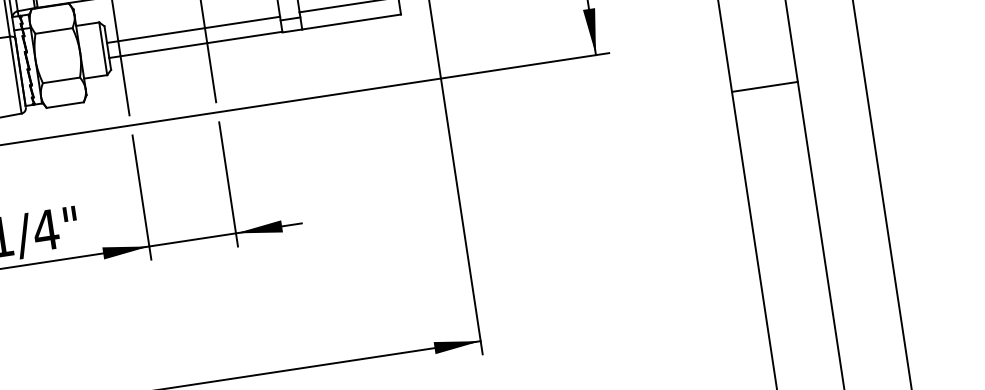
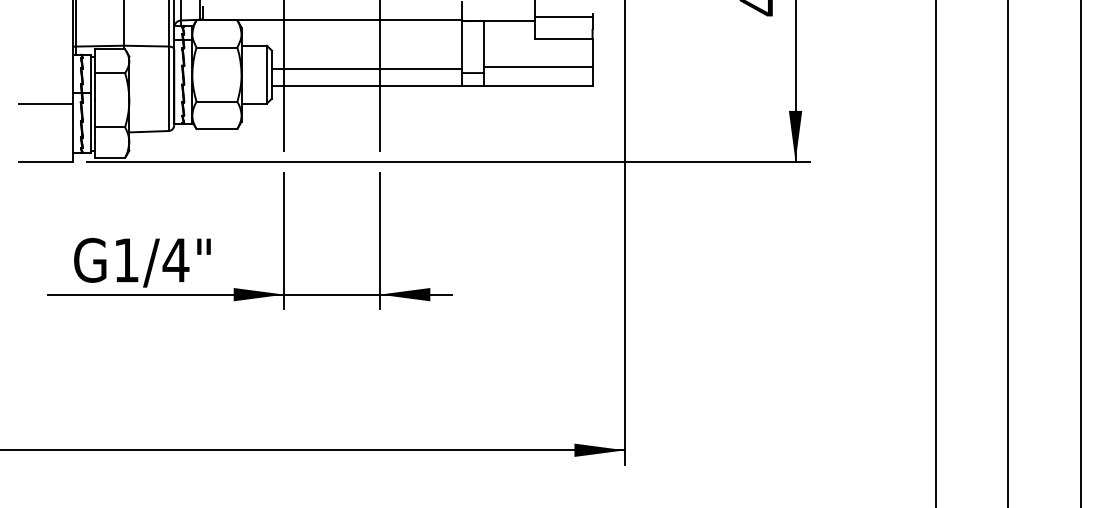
line: (764, 87) -> (971, 223), removed

